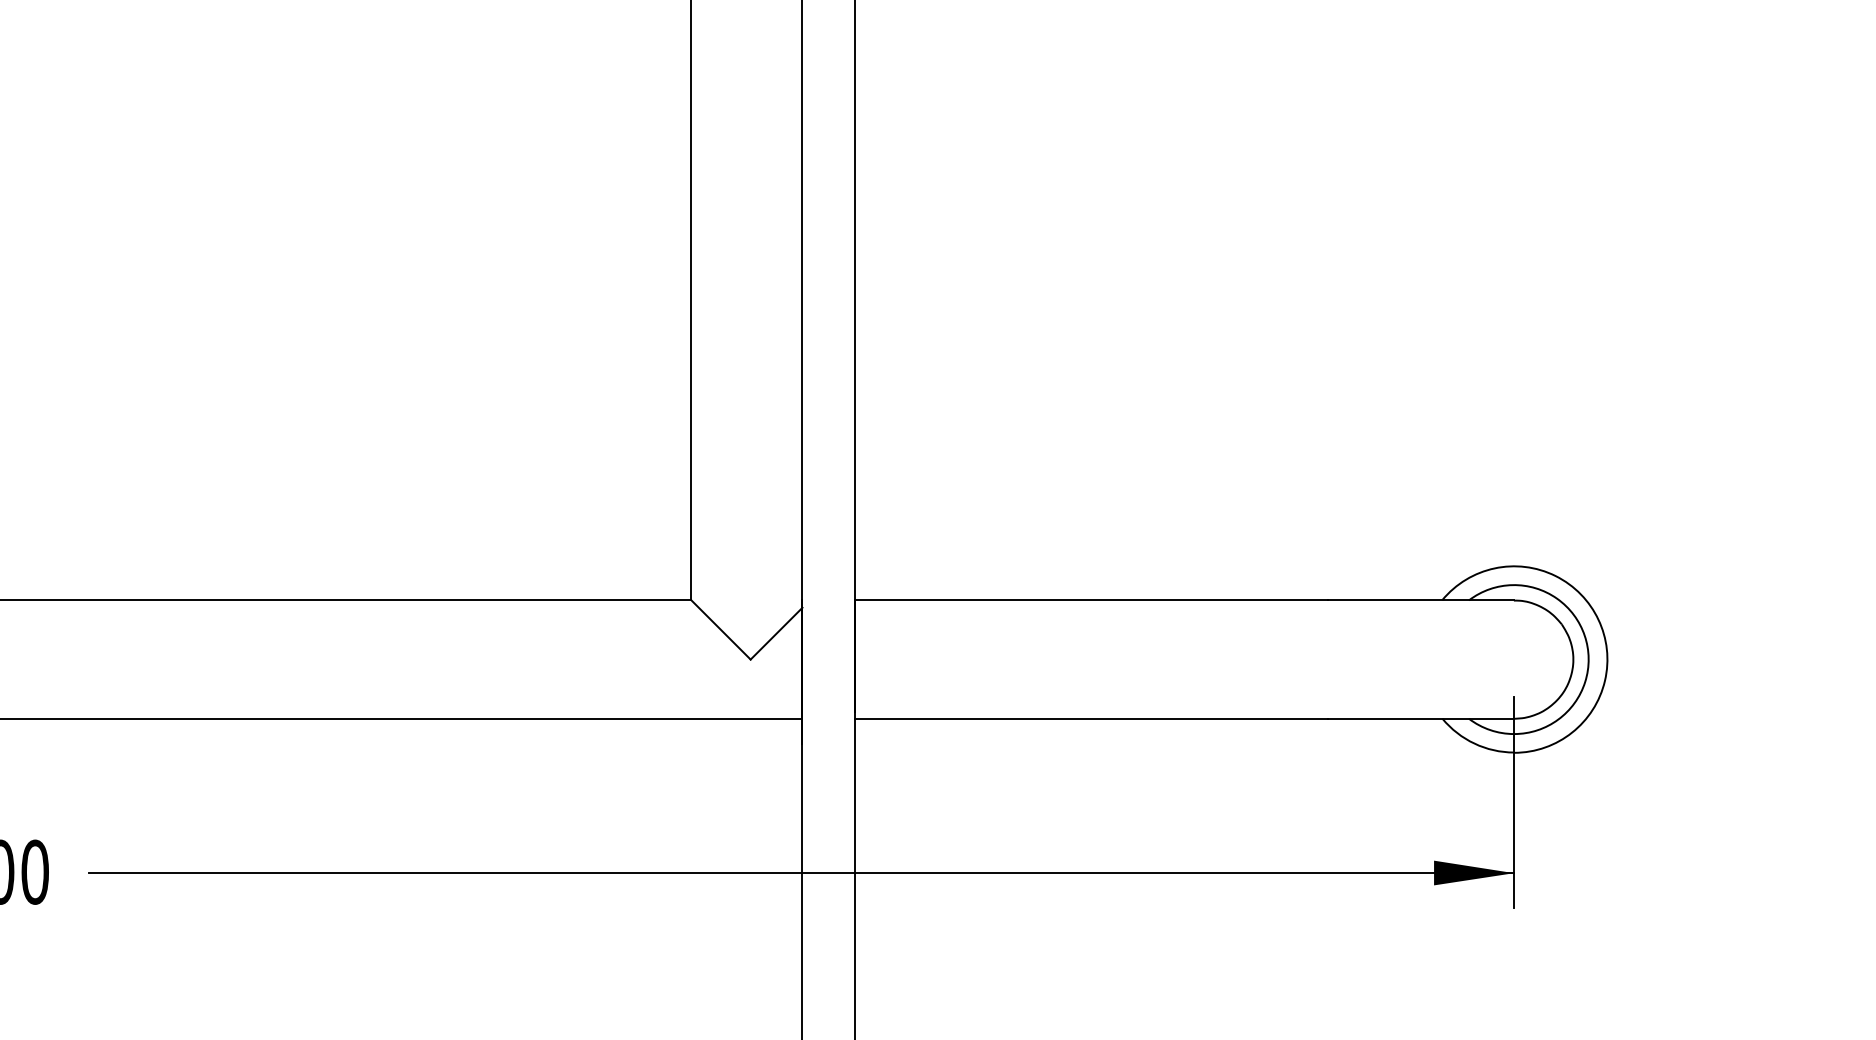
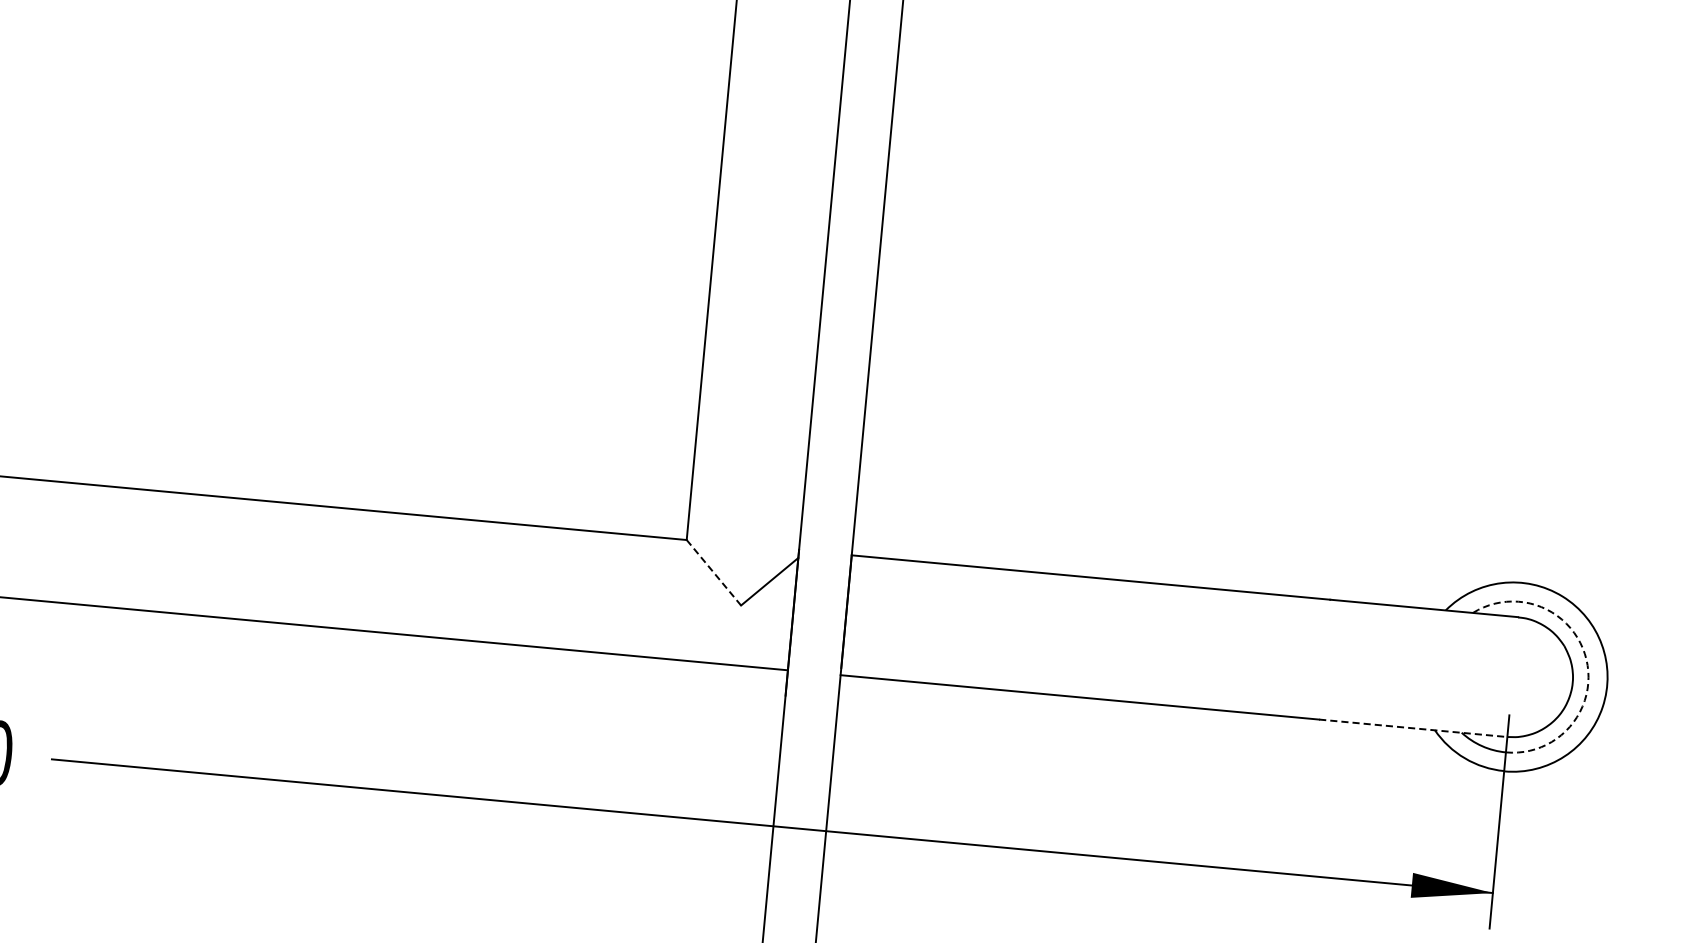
line: (721, 629) -> (714, 572), solid -> dashed
arc: (1584, 635) -> (1586, 659), solid -> dashed
line: (1420, 718) -> (1412, 727), solid -> dashed

